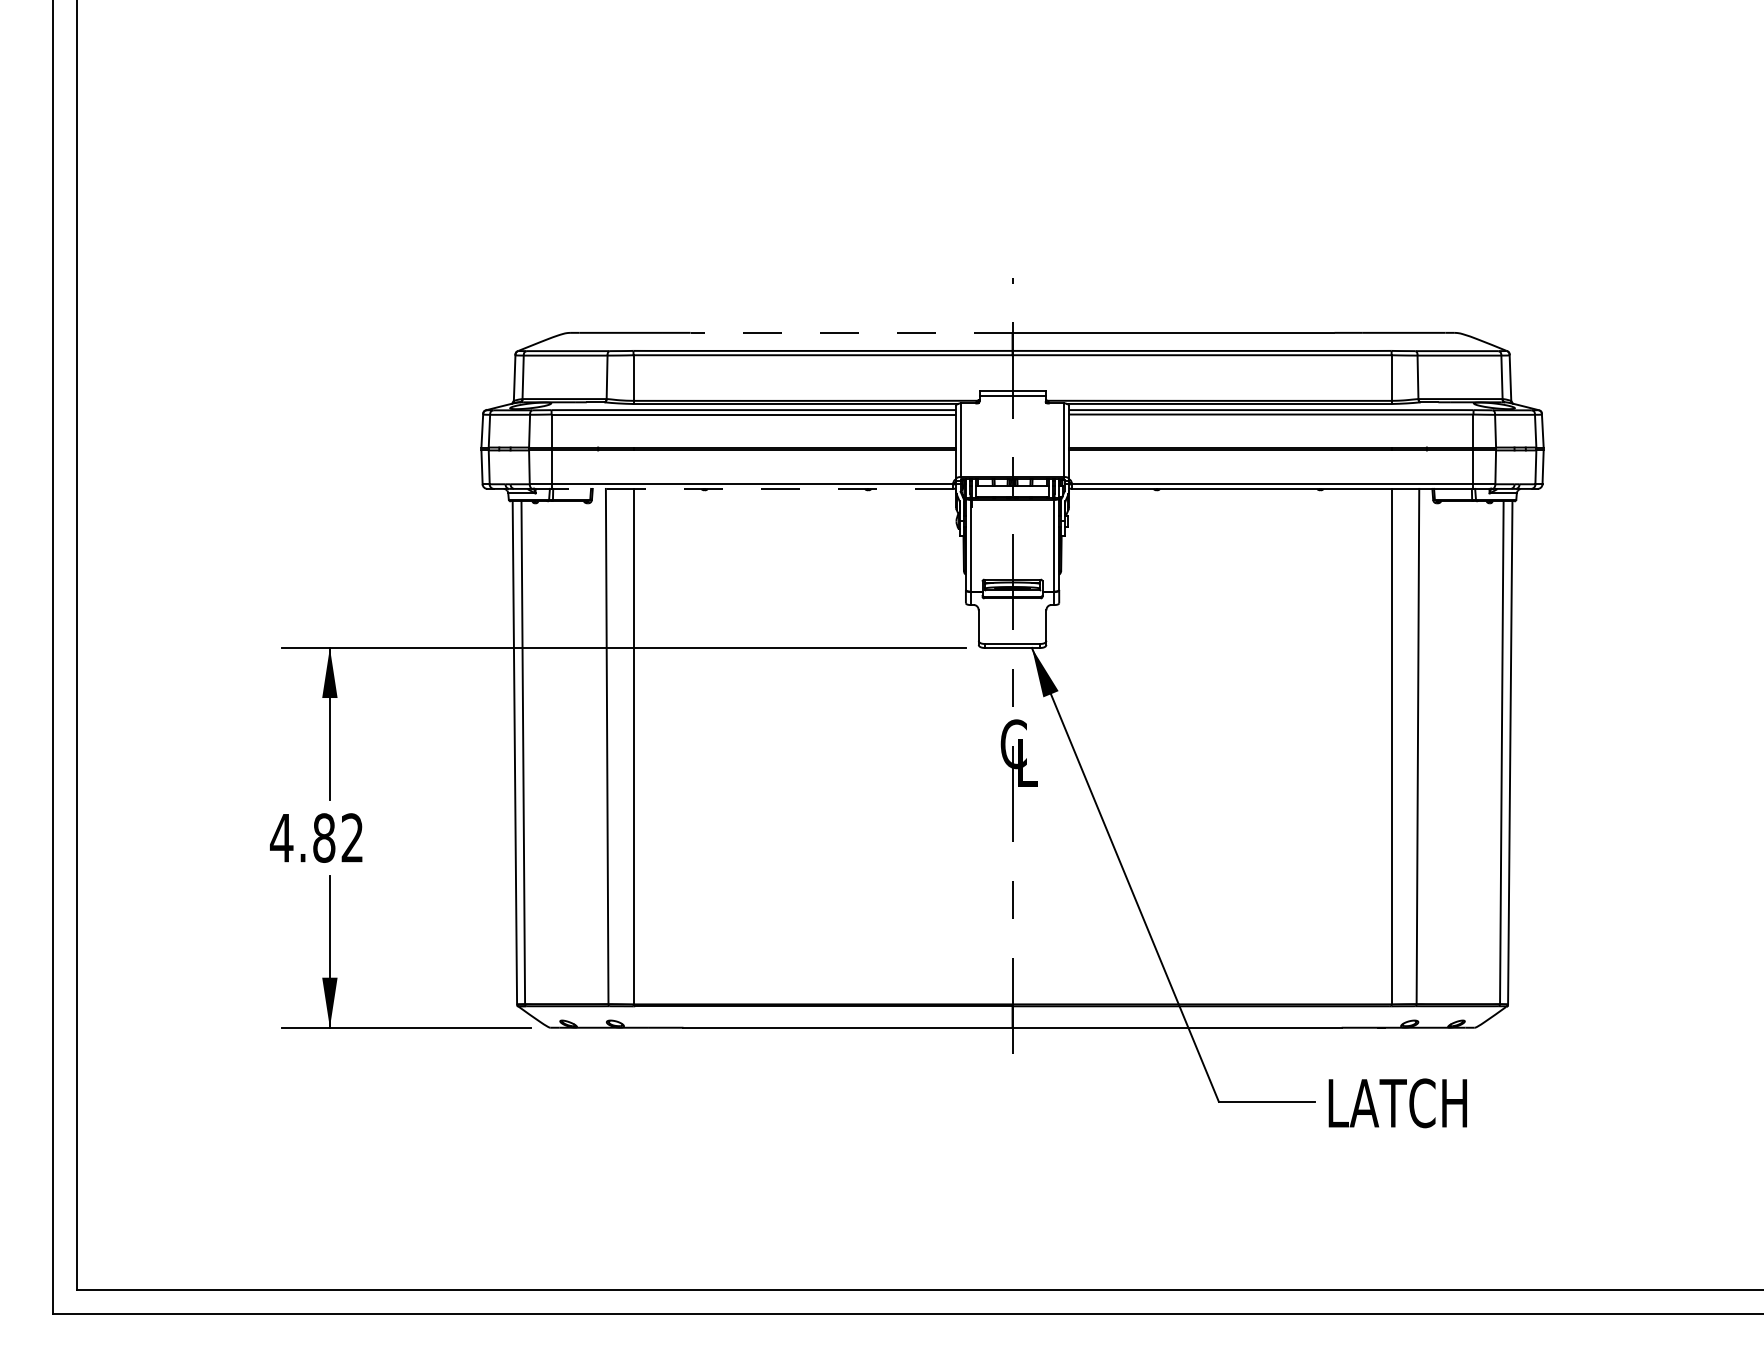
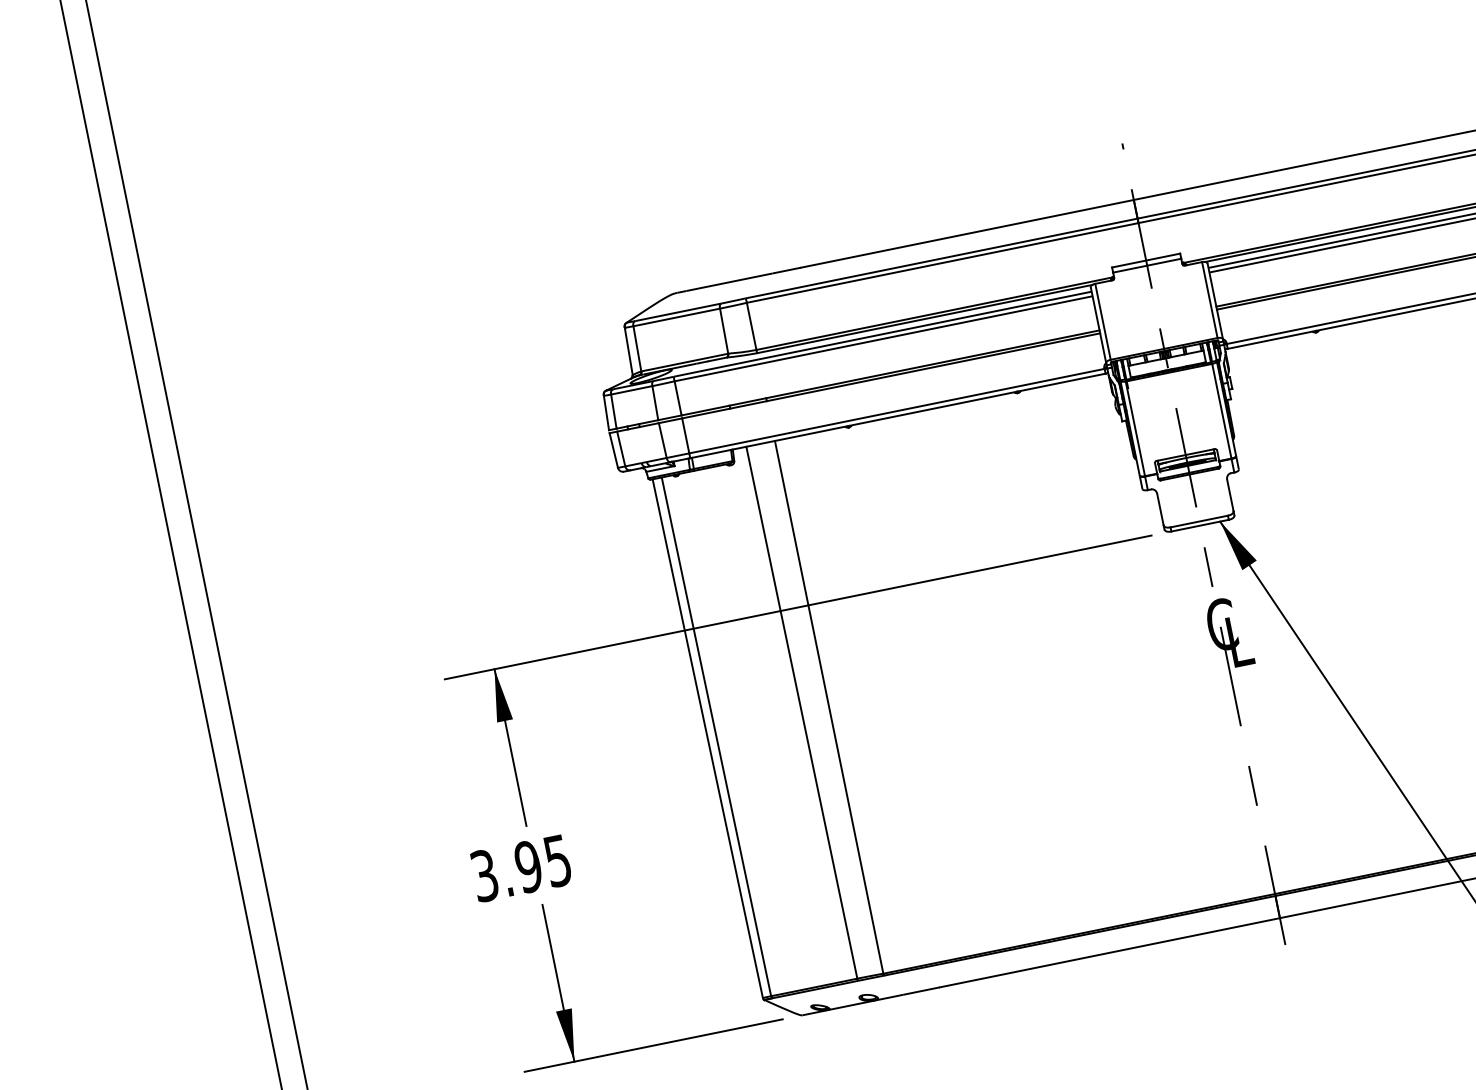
line: (851, 332) -> (967, 233), dashed -> solid
line: (752, 488) -> (897, 415), dashed -> solid
text: (315, 837) -> (519, 868), 4.82 -> 3.95

